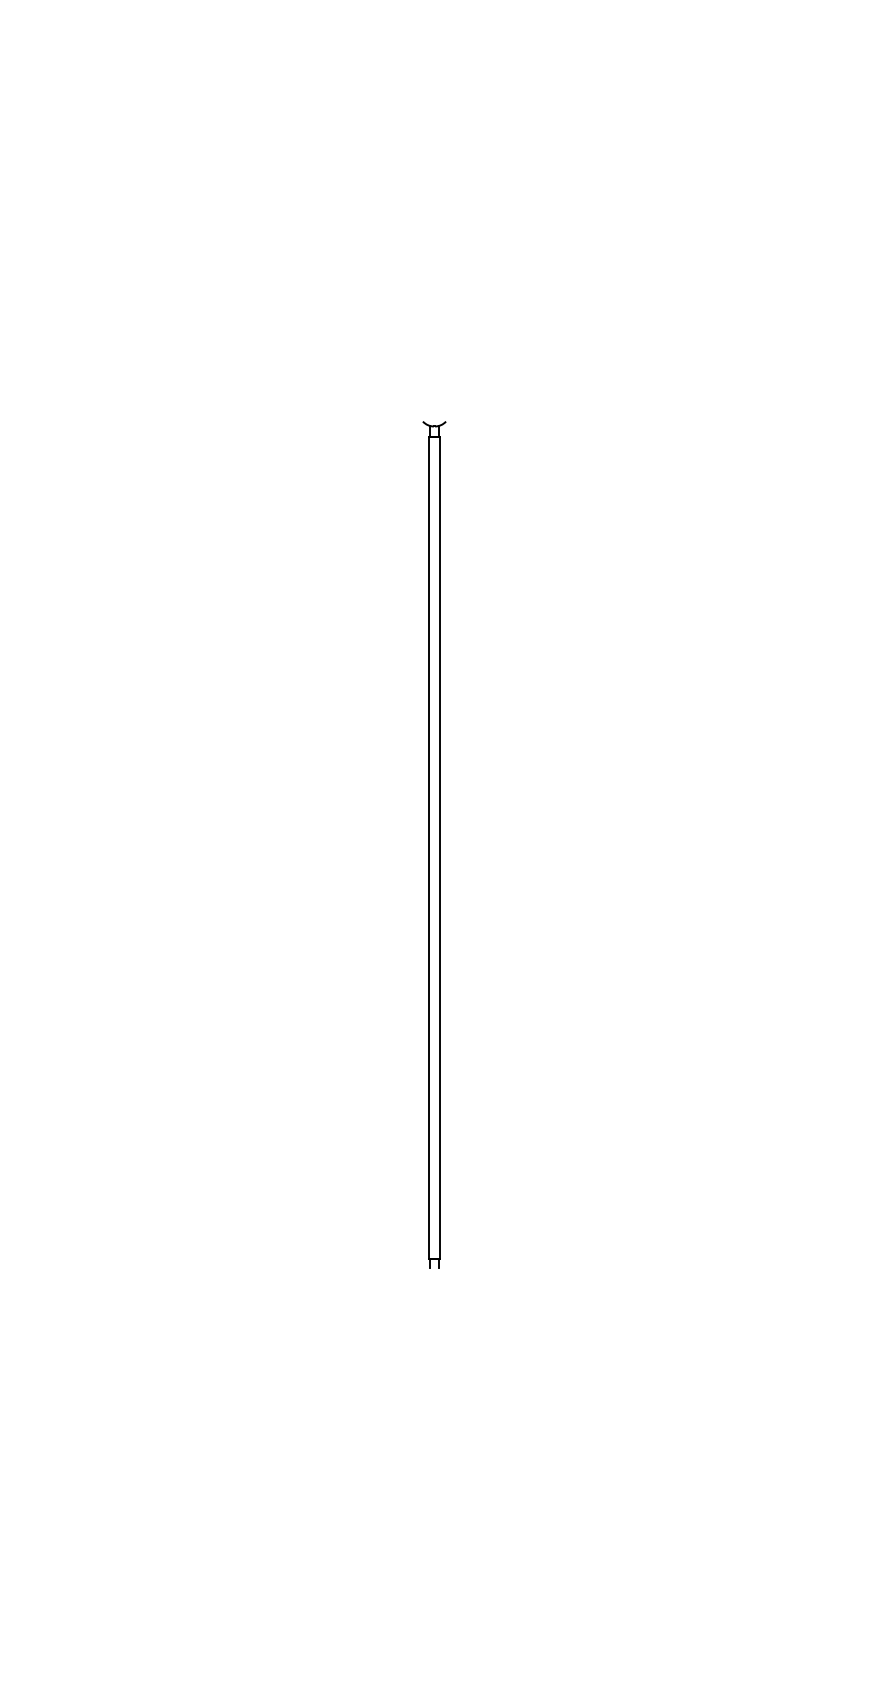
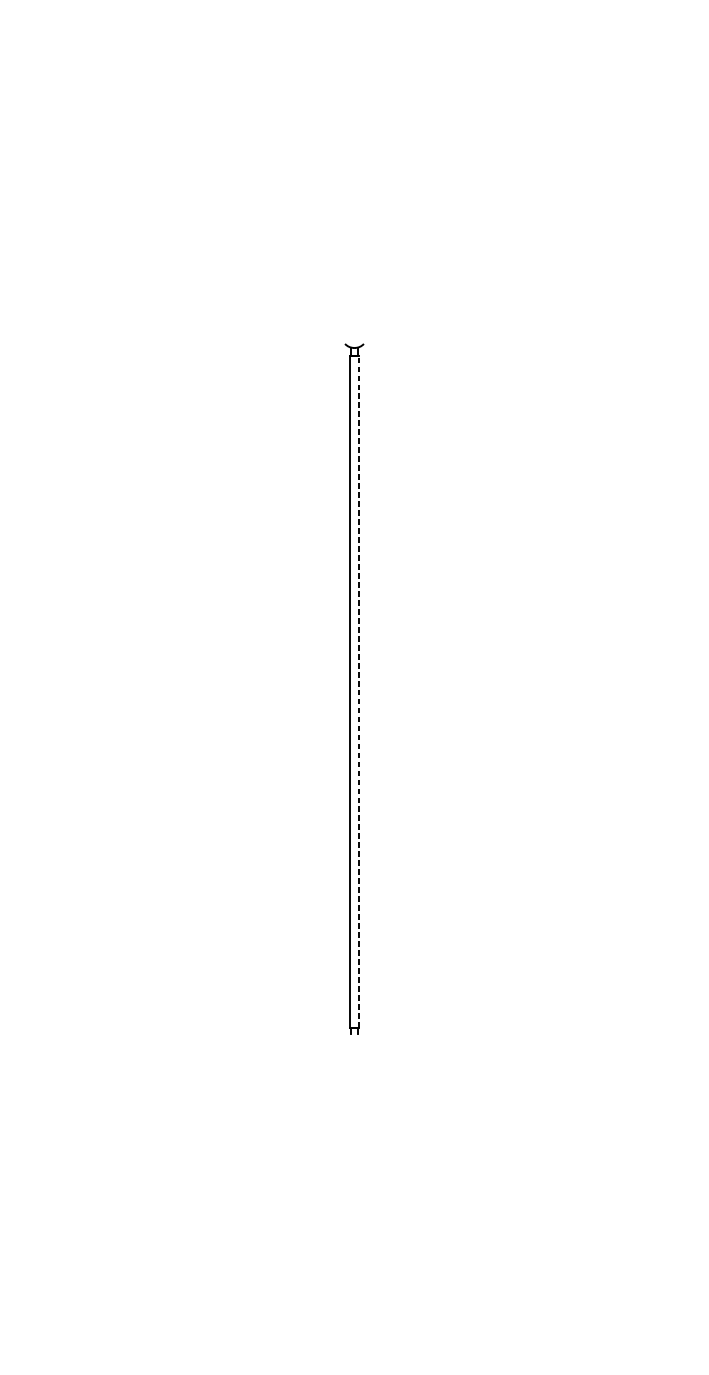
line: (439, 847) -> (358, 691), solid -> dashed

